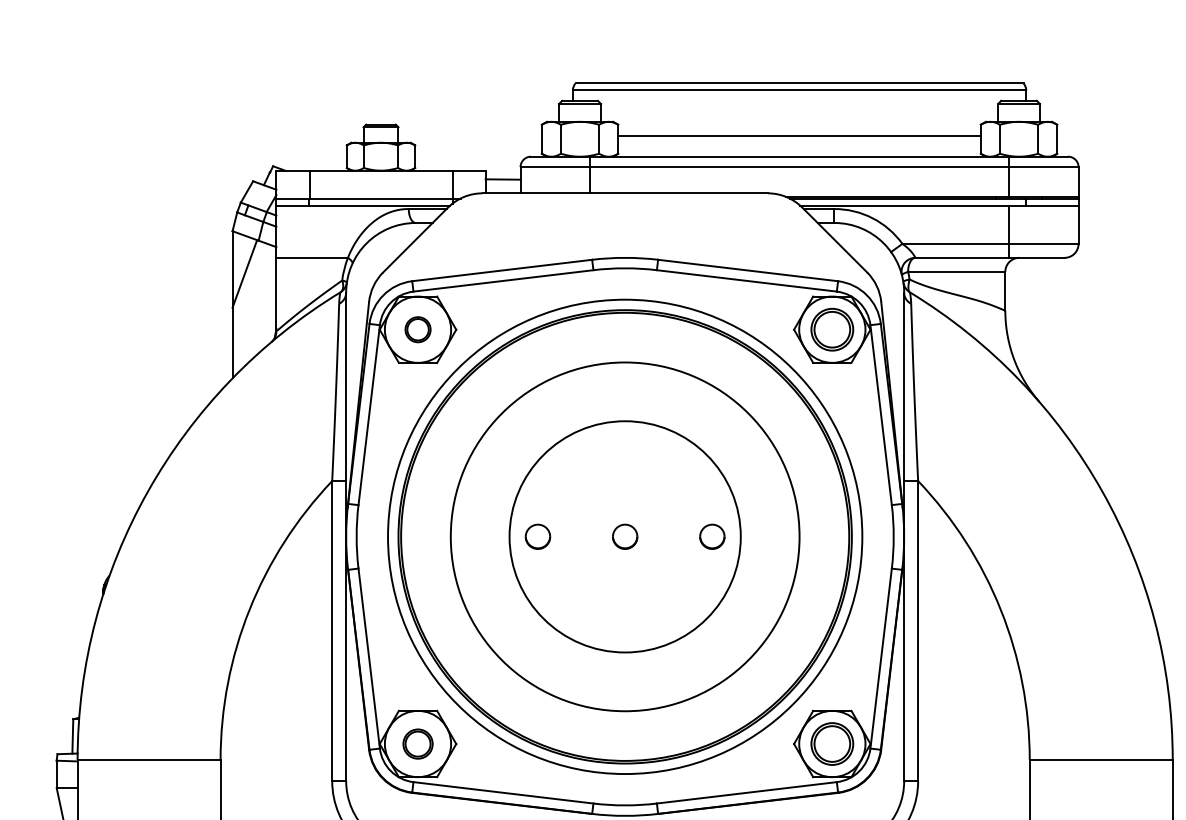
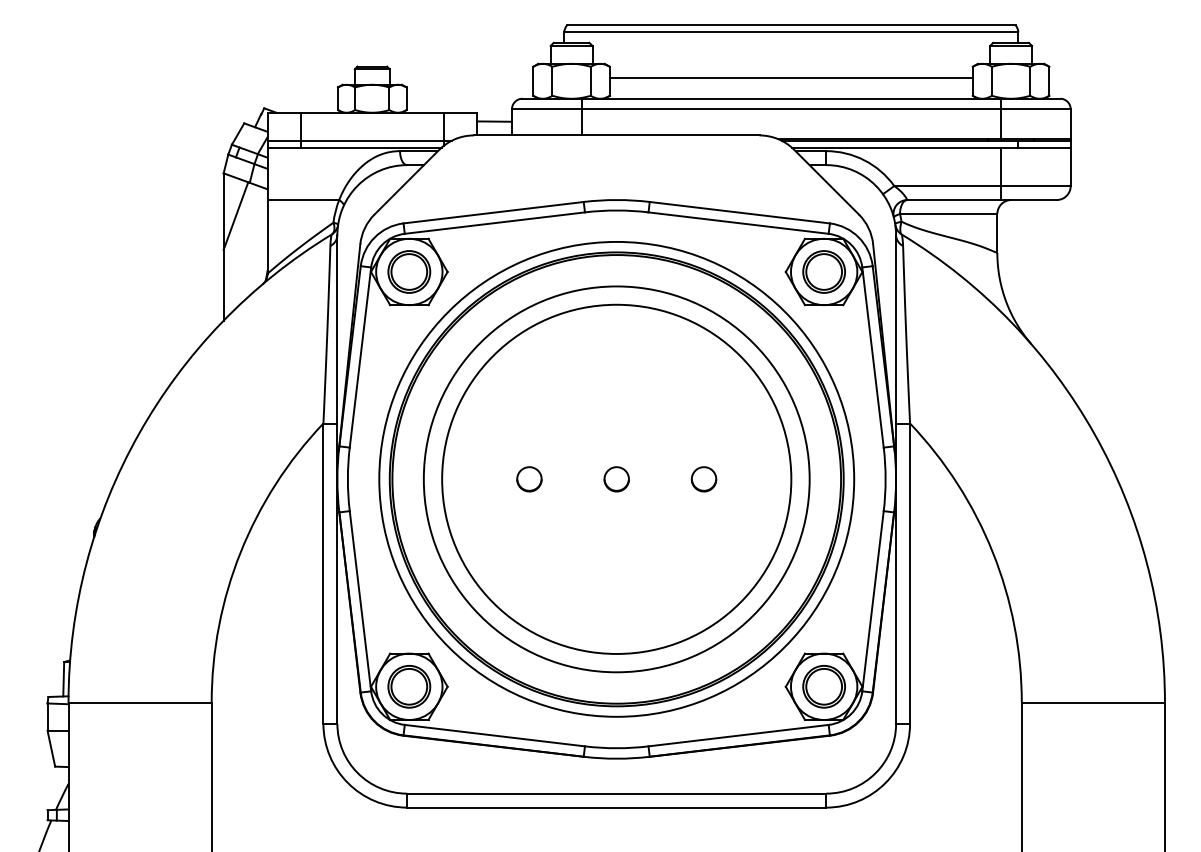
part: (418, 329) -> (409, 271), size x1.67
circle: (624, 536) -> (616, 479), size x1.67
part: (418, 743) -> (409, 686), size x1.43

